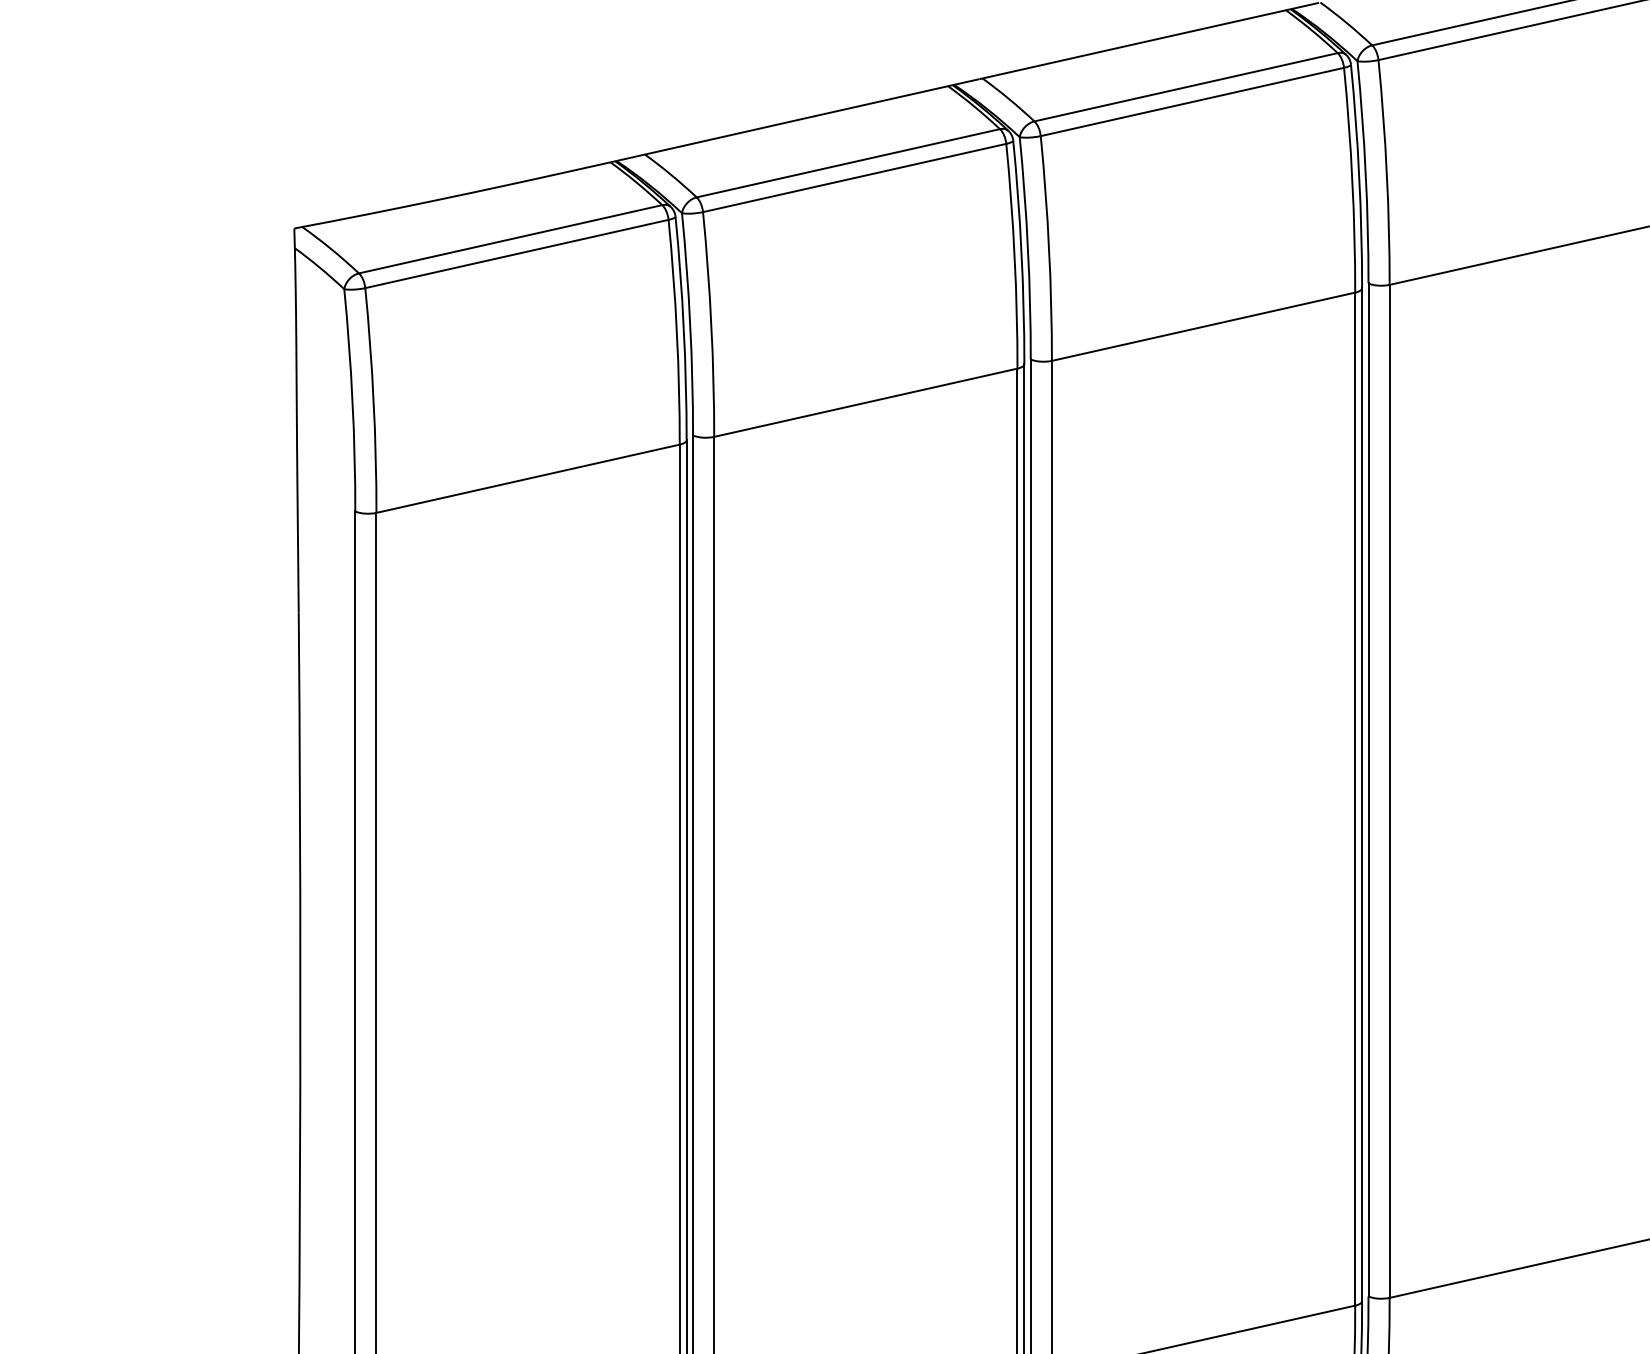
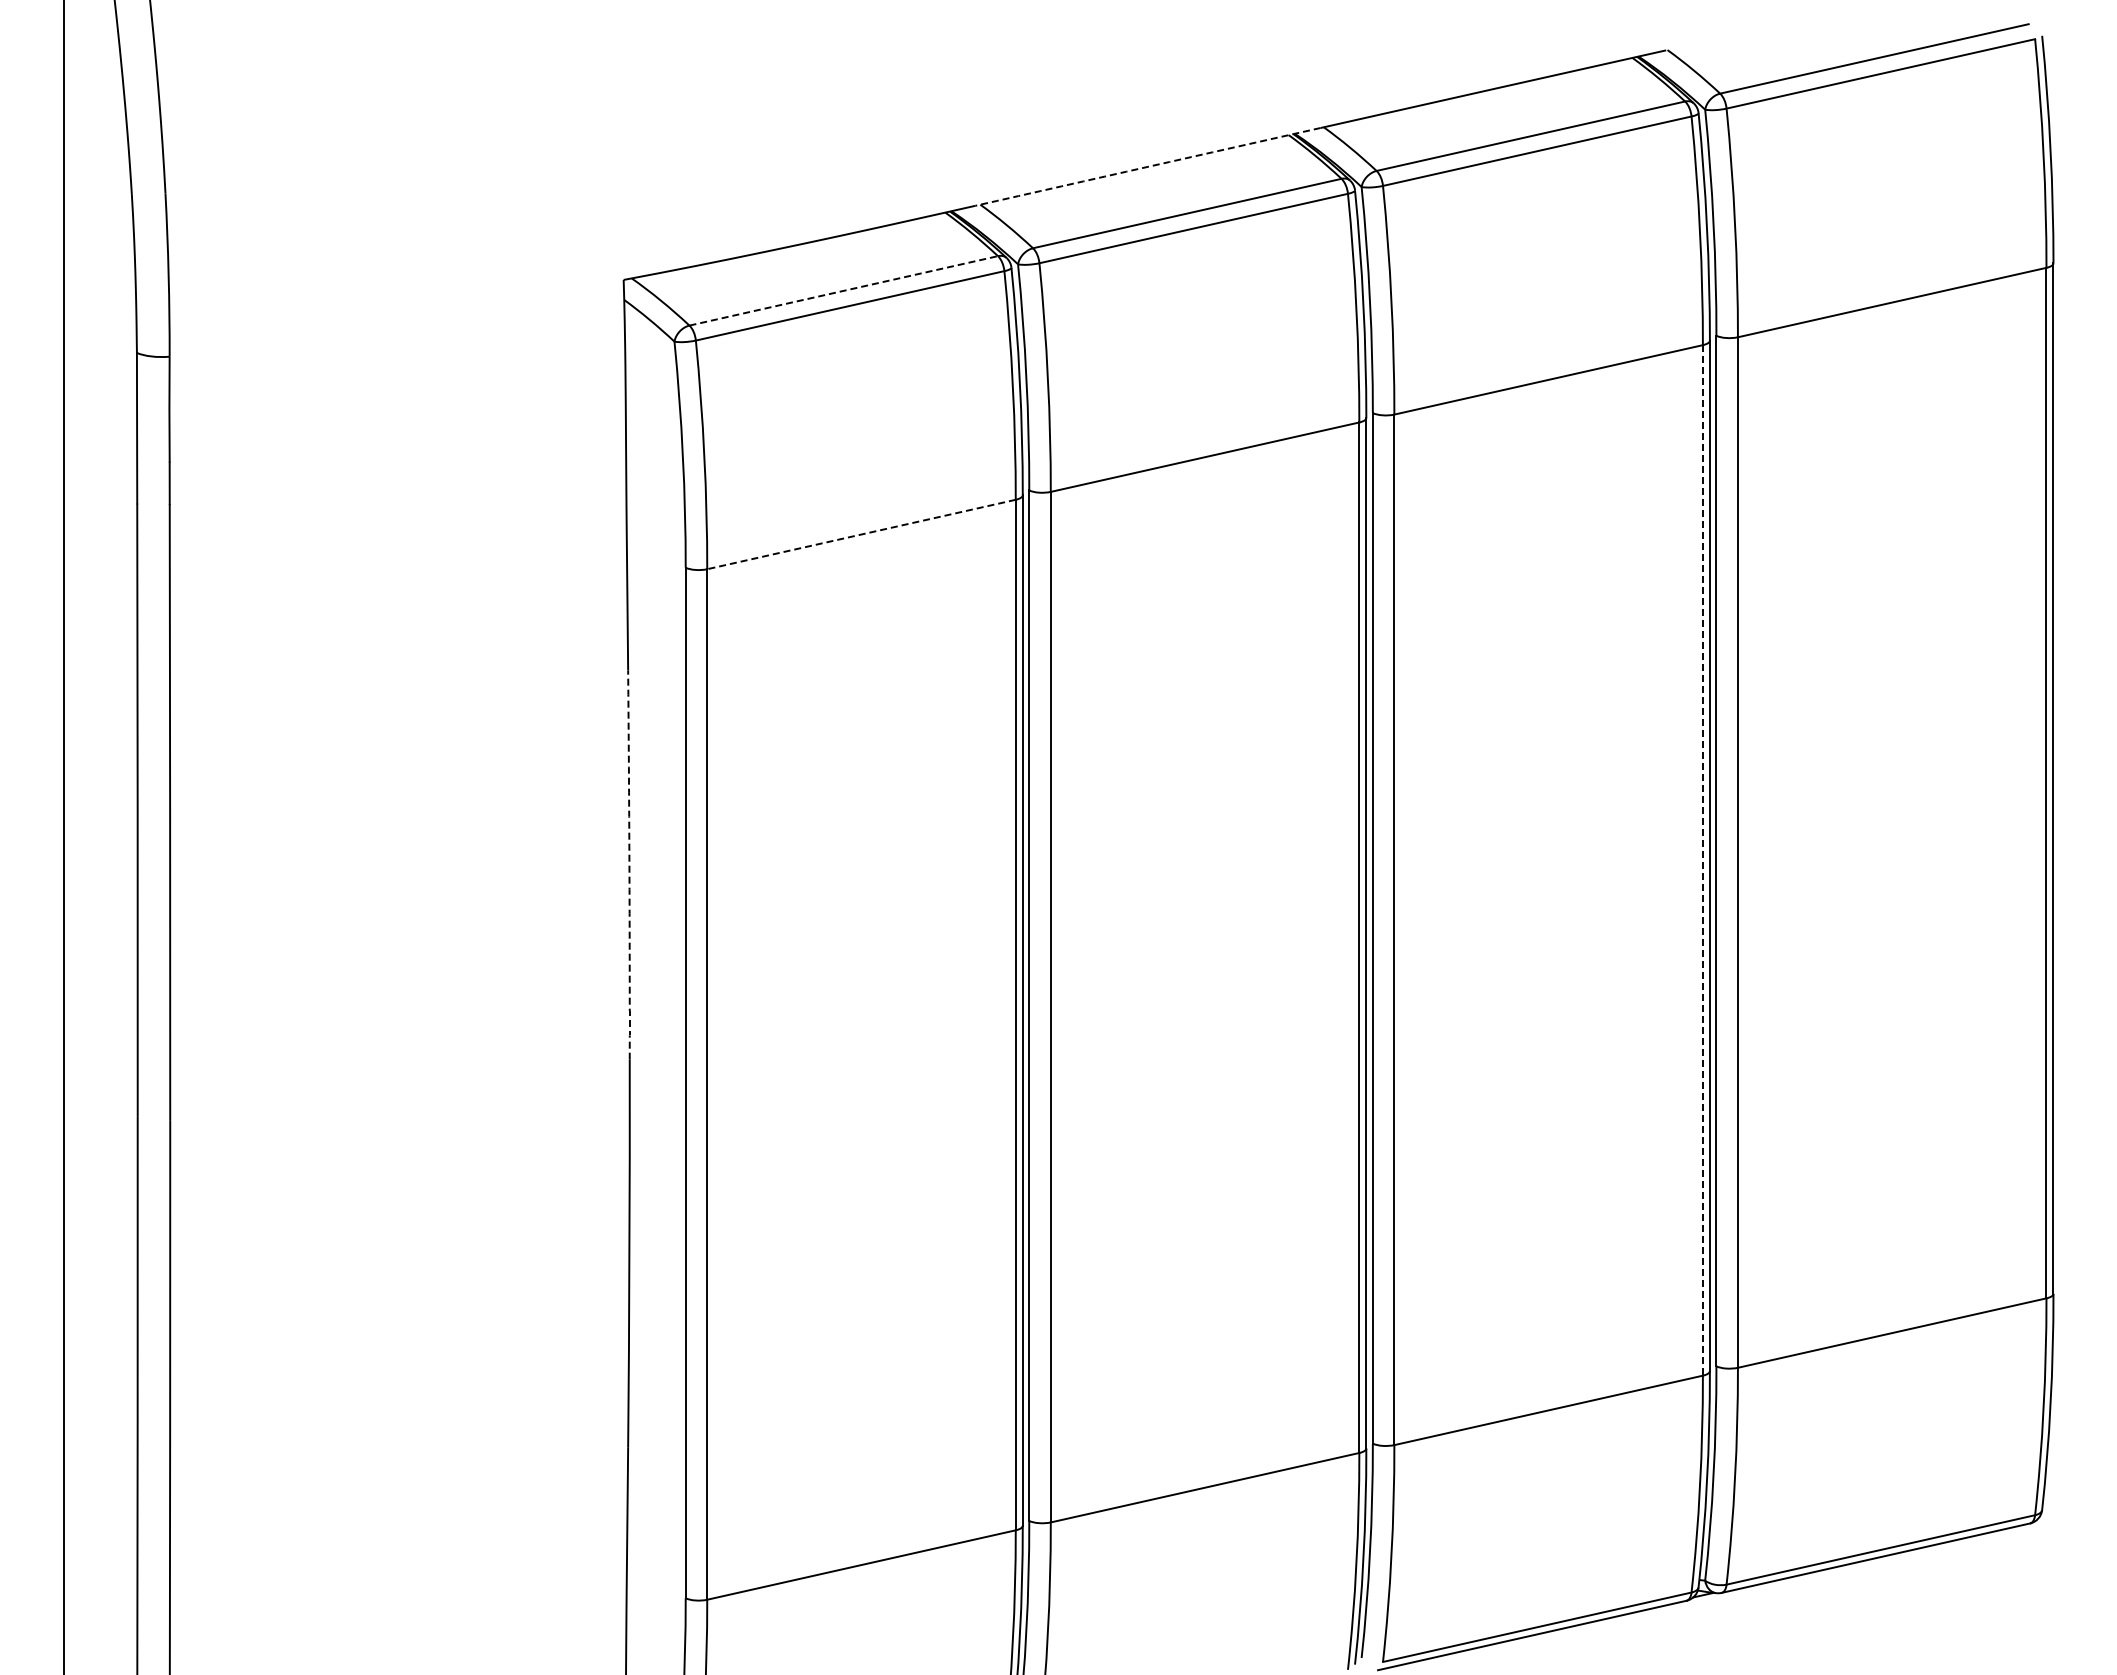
arc: (810, 117) -> (1148, 166), solid -> dashed
line: (511, 238) -> (844, 290), solid -> dashed
line: (528, 478) -> (861, 534), solid -> dashed
line: (1354, 799) -> (1702, 860), solid -> dashed
arc: (300, 804) -> (629, 865), solid -> dashed

